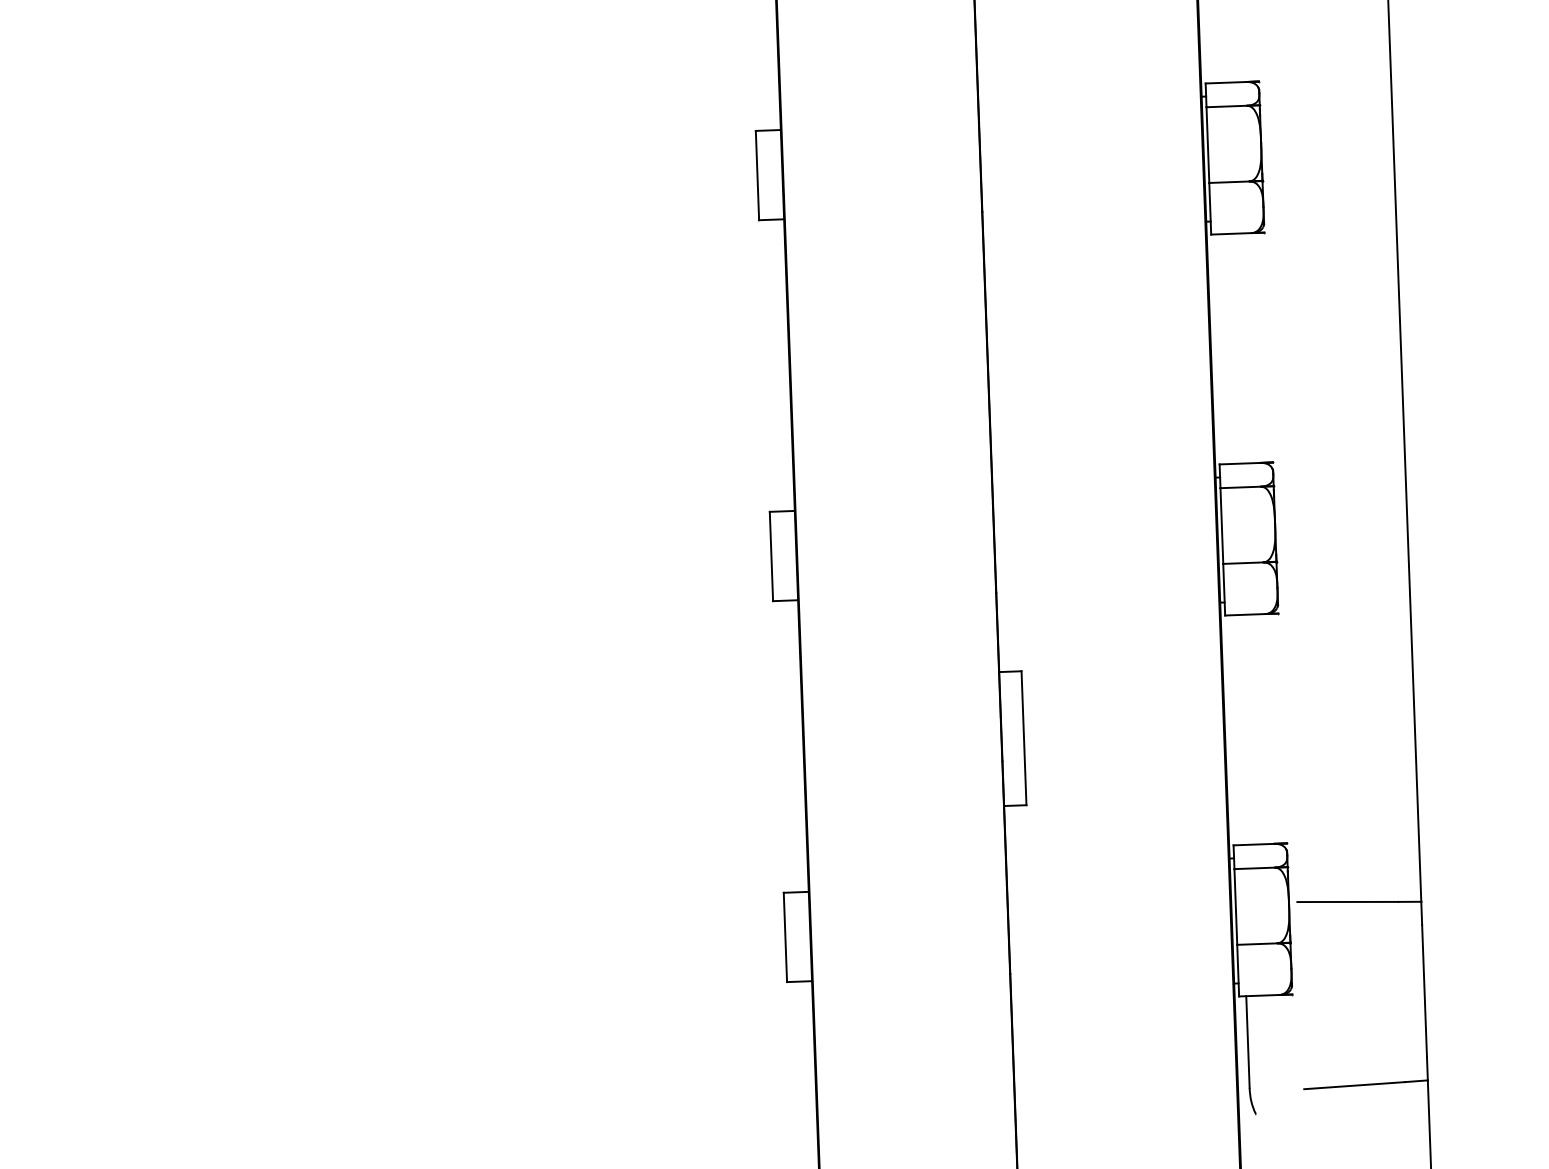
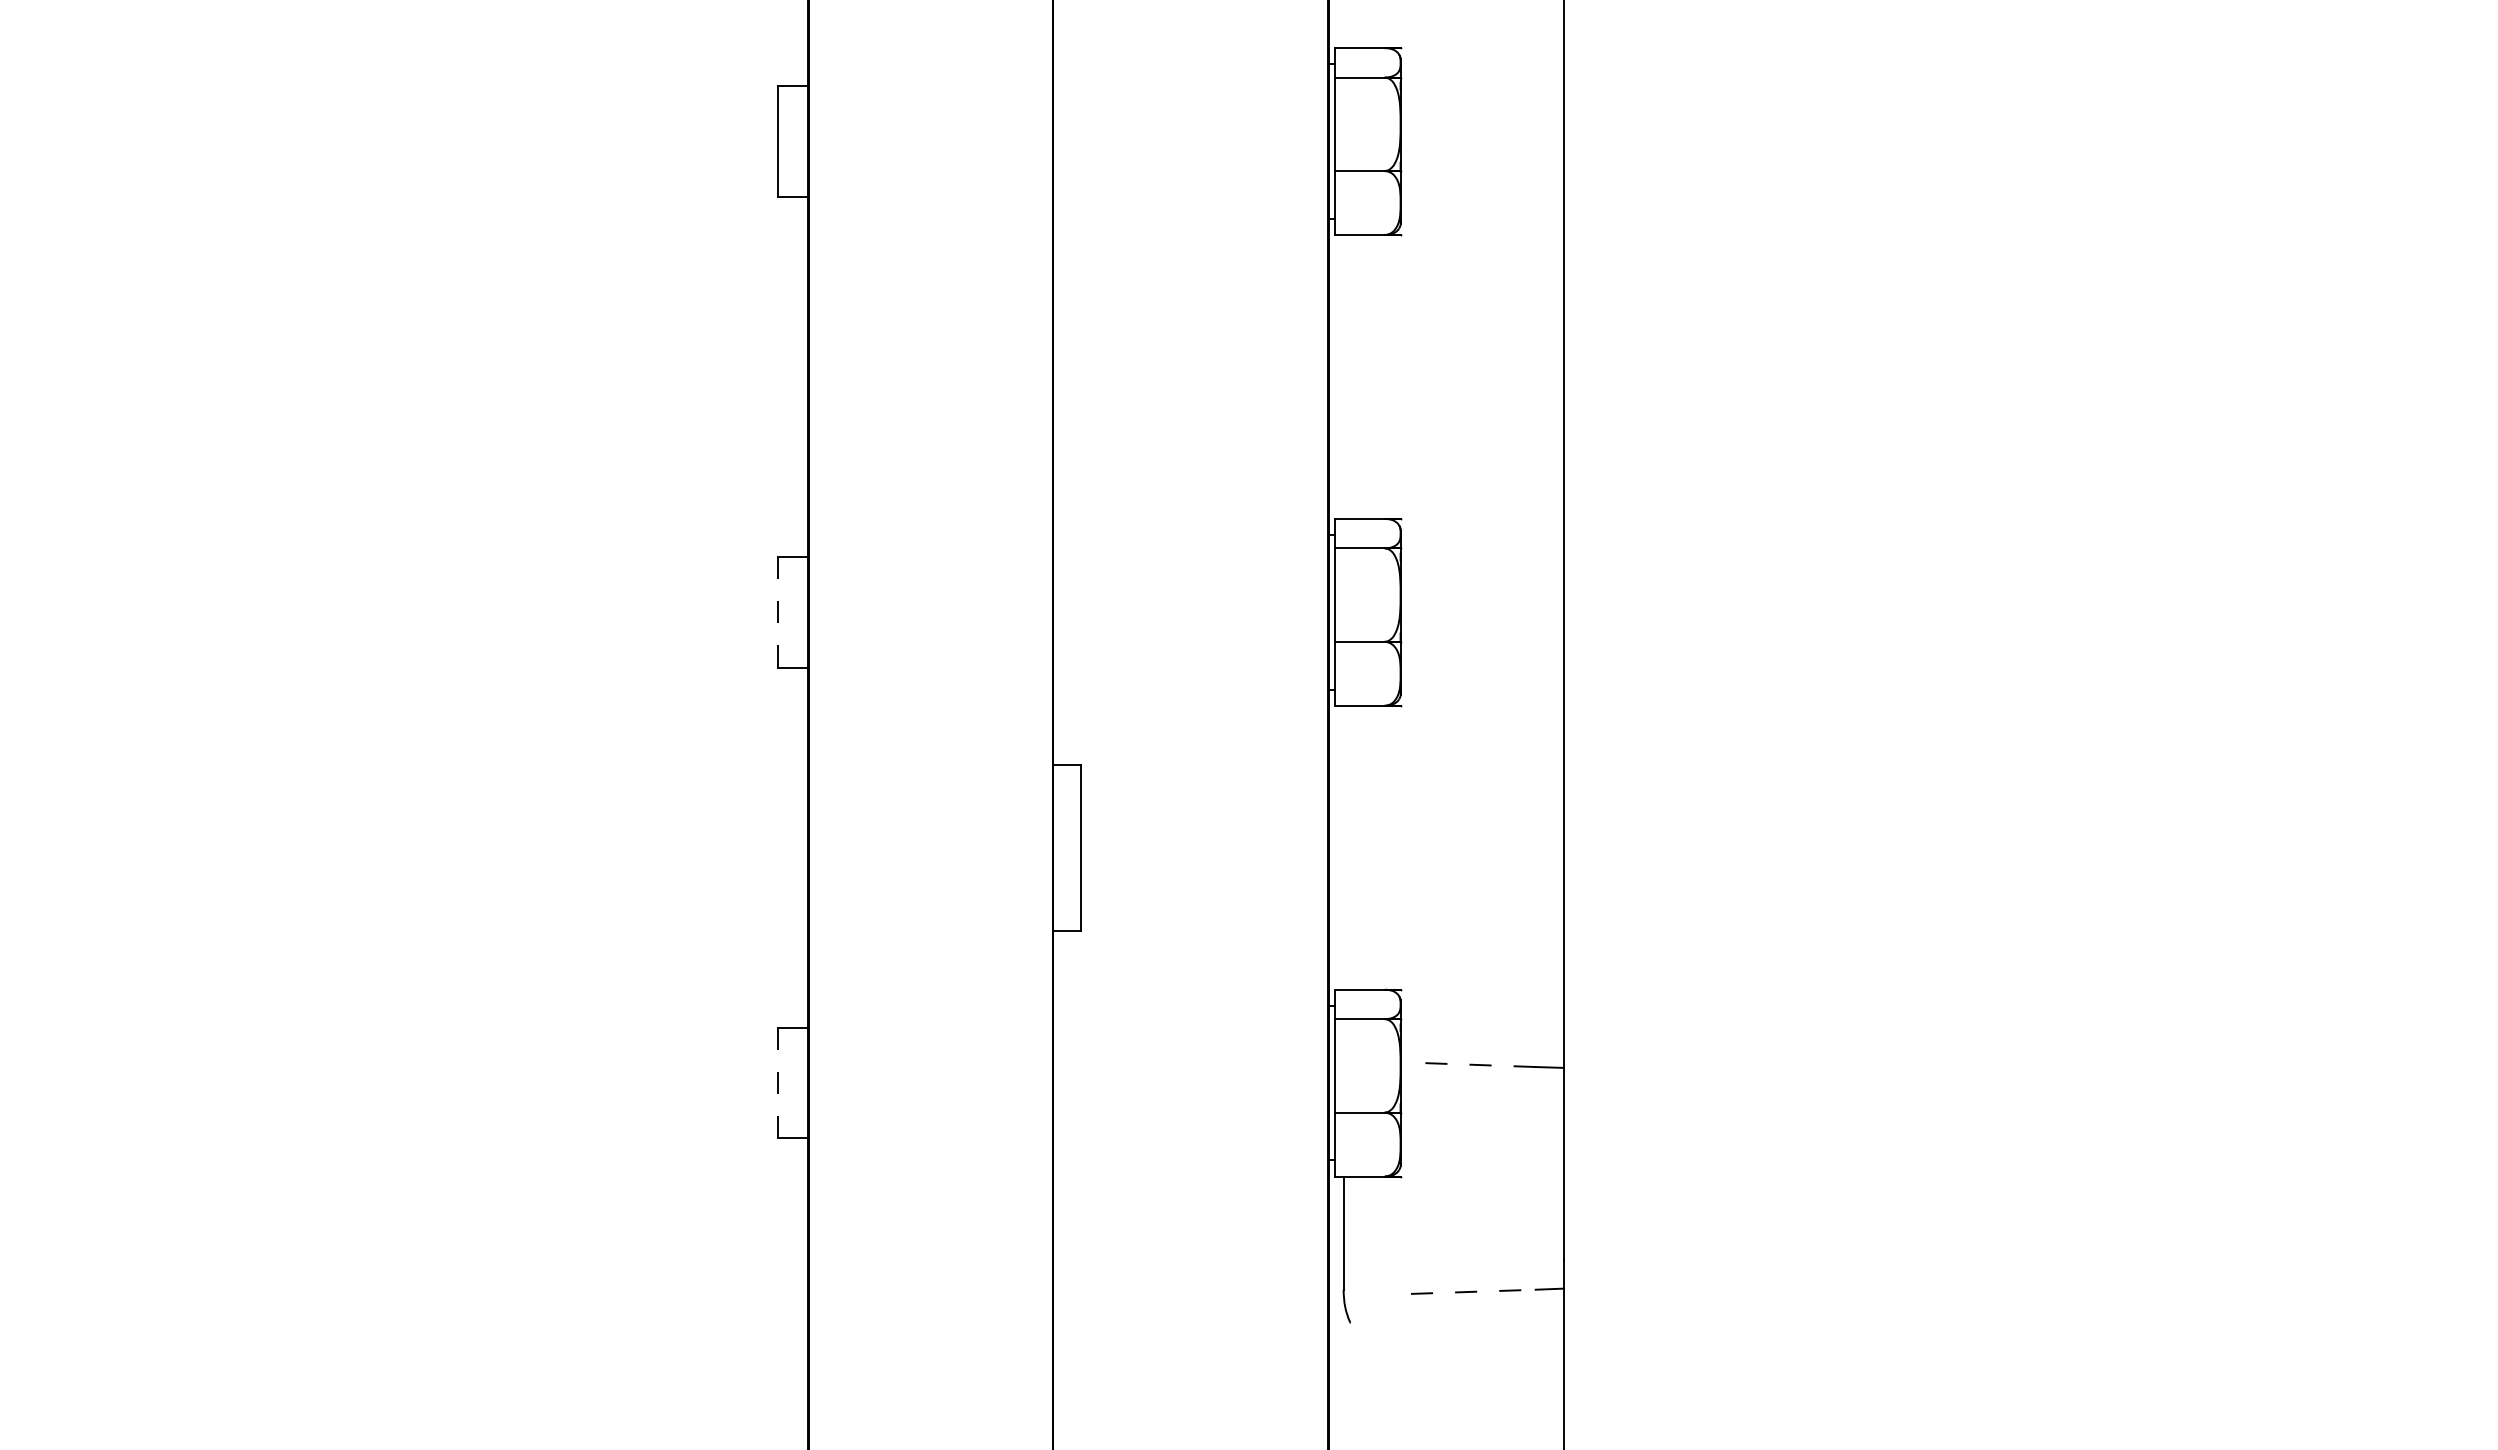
line: (771, 555) -> (777, 611), solid -> dashed
line: (1347, 901) -> (1472, 1064), solid -> dashed
line: (785, 936) -> (777, 1082), solid -> dashed
line: (1354, 1085) -> (1473, 1291), solid -> dashed

